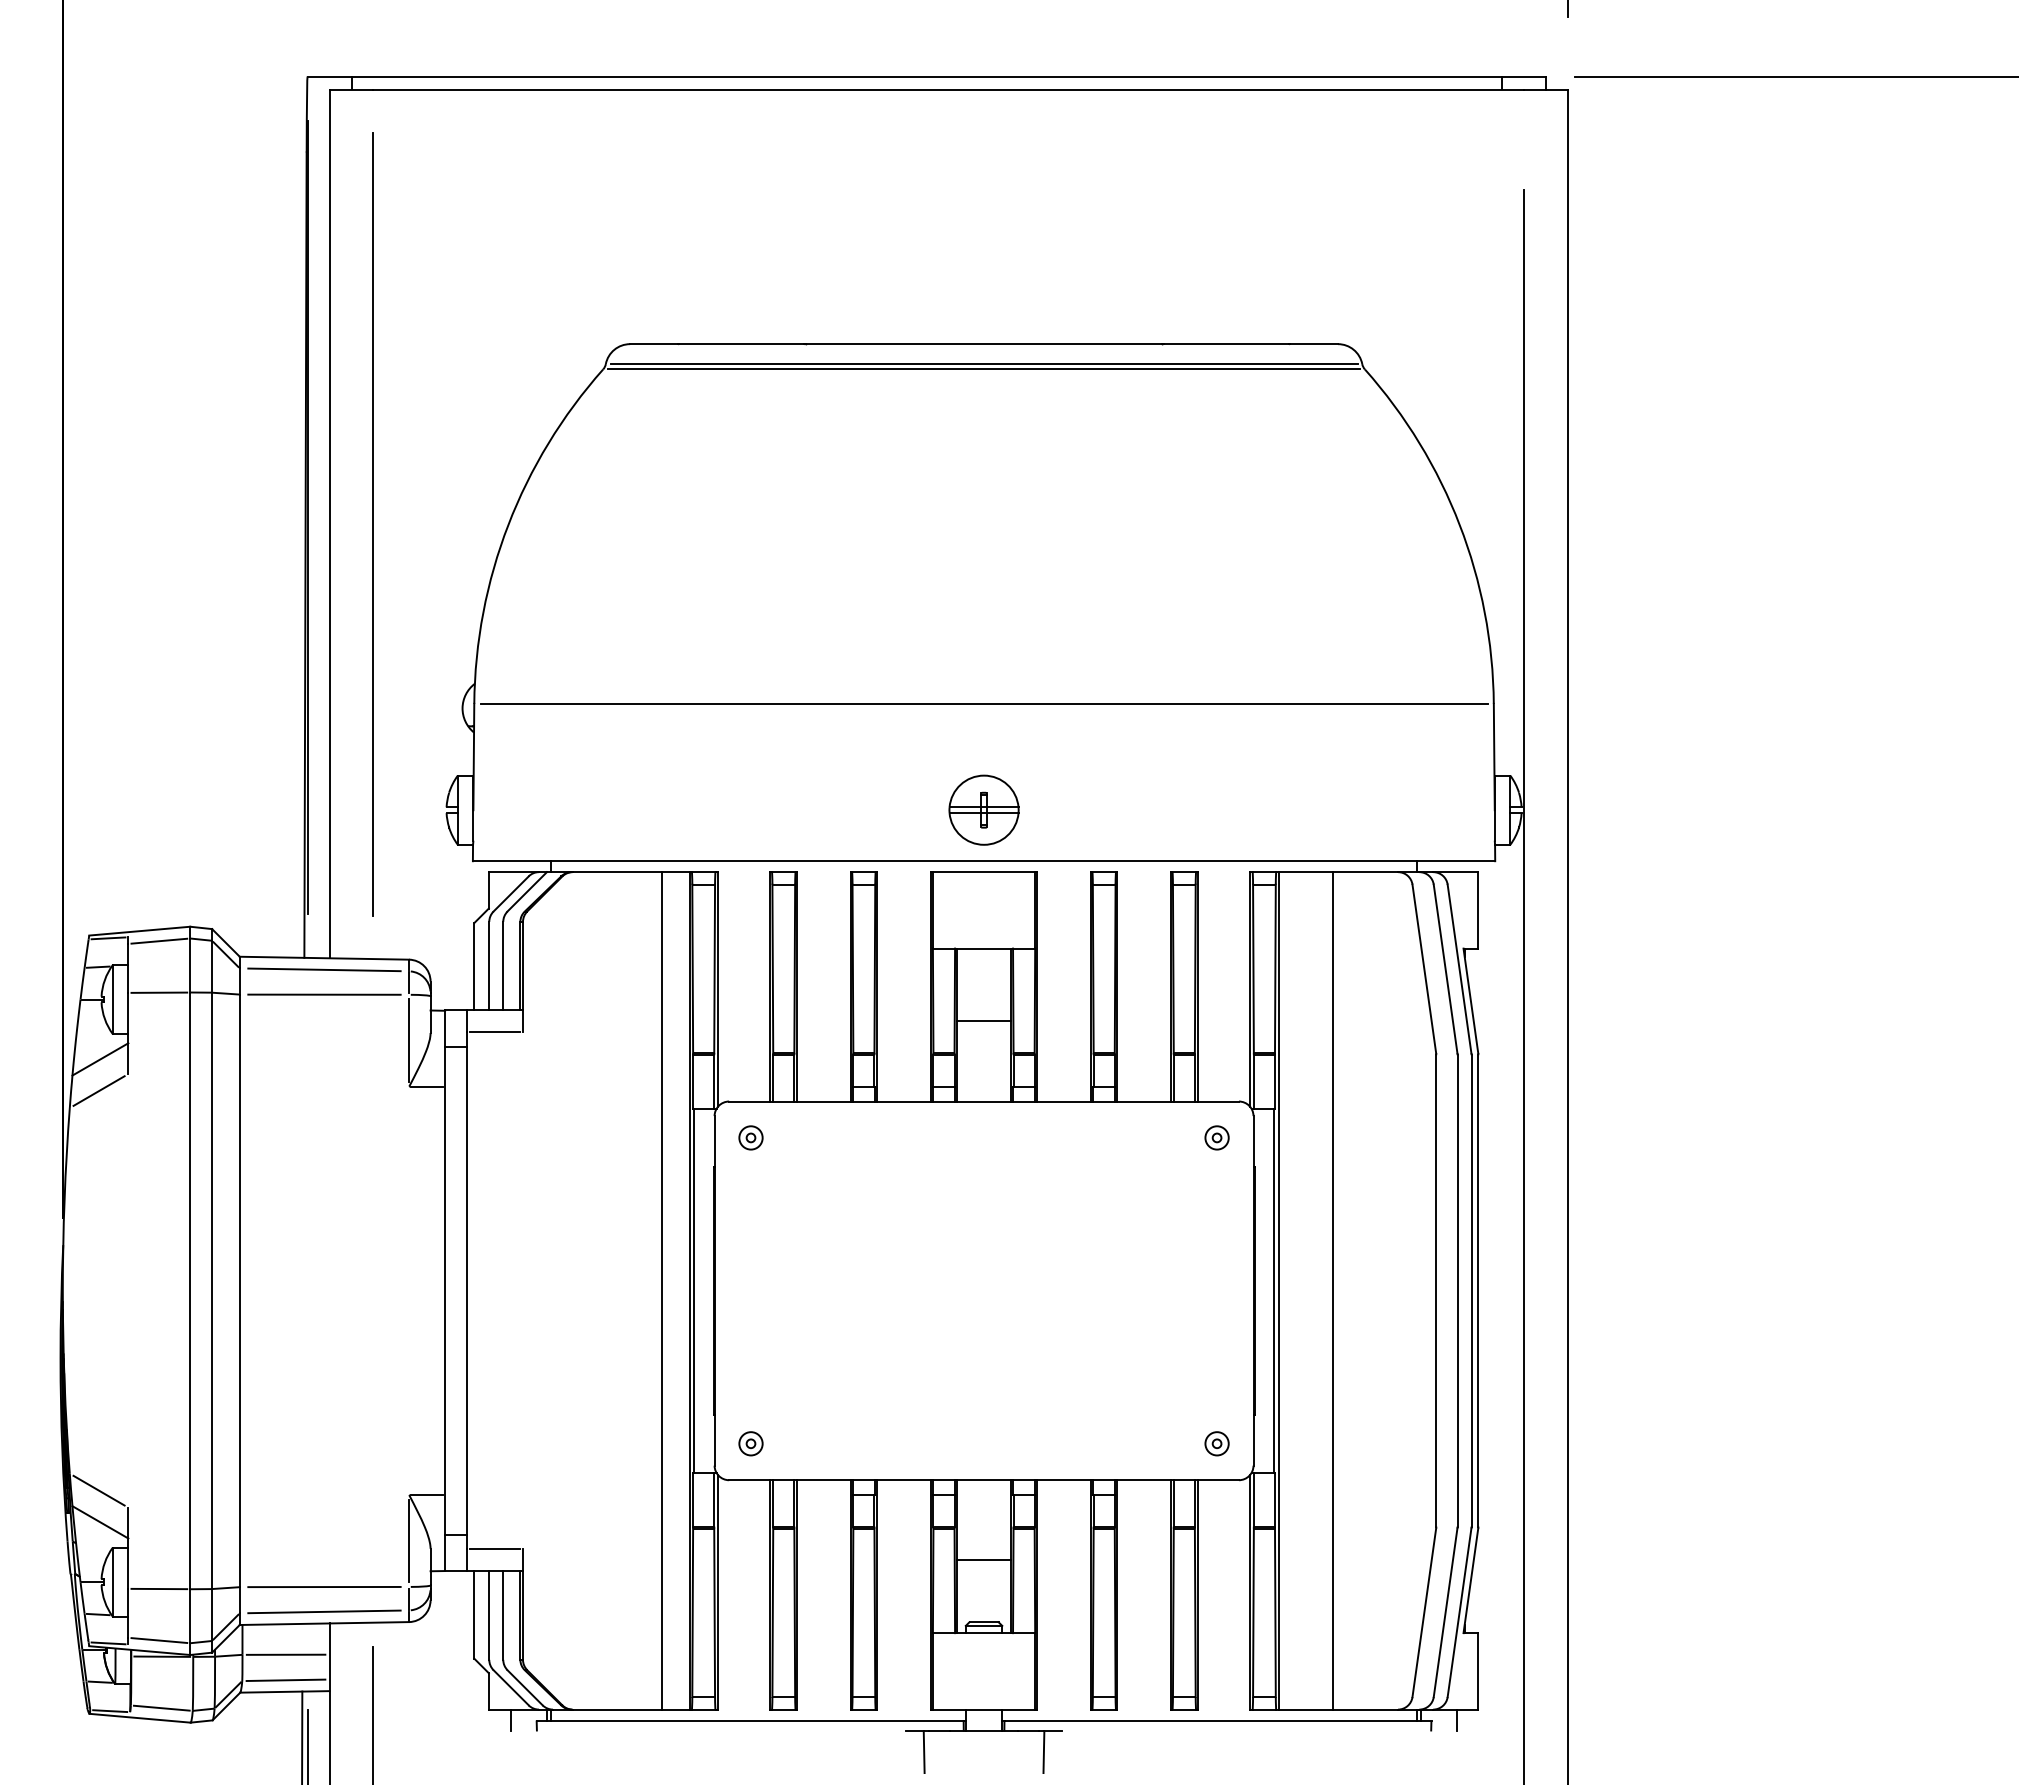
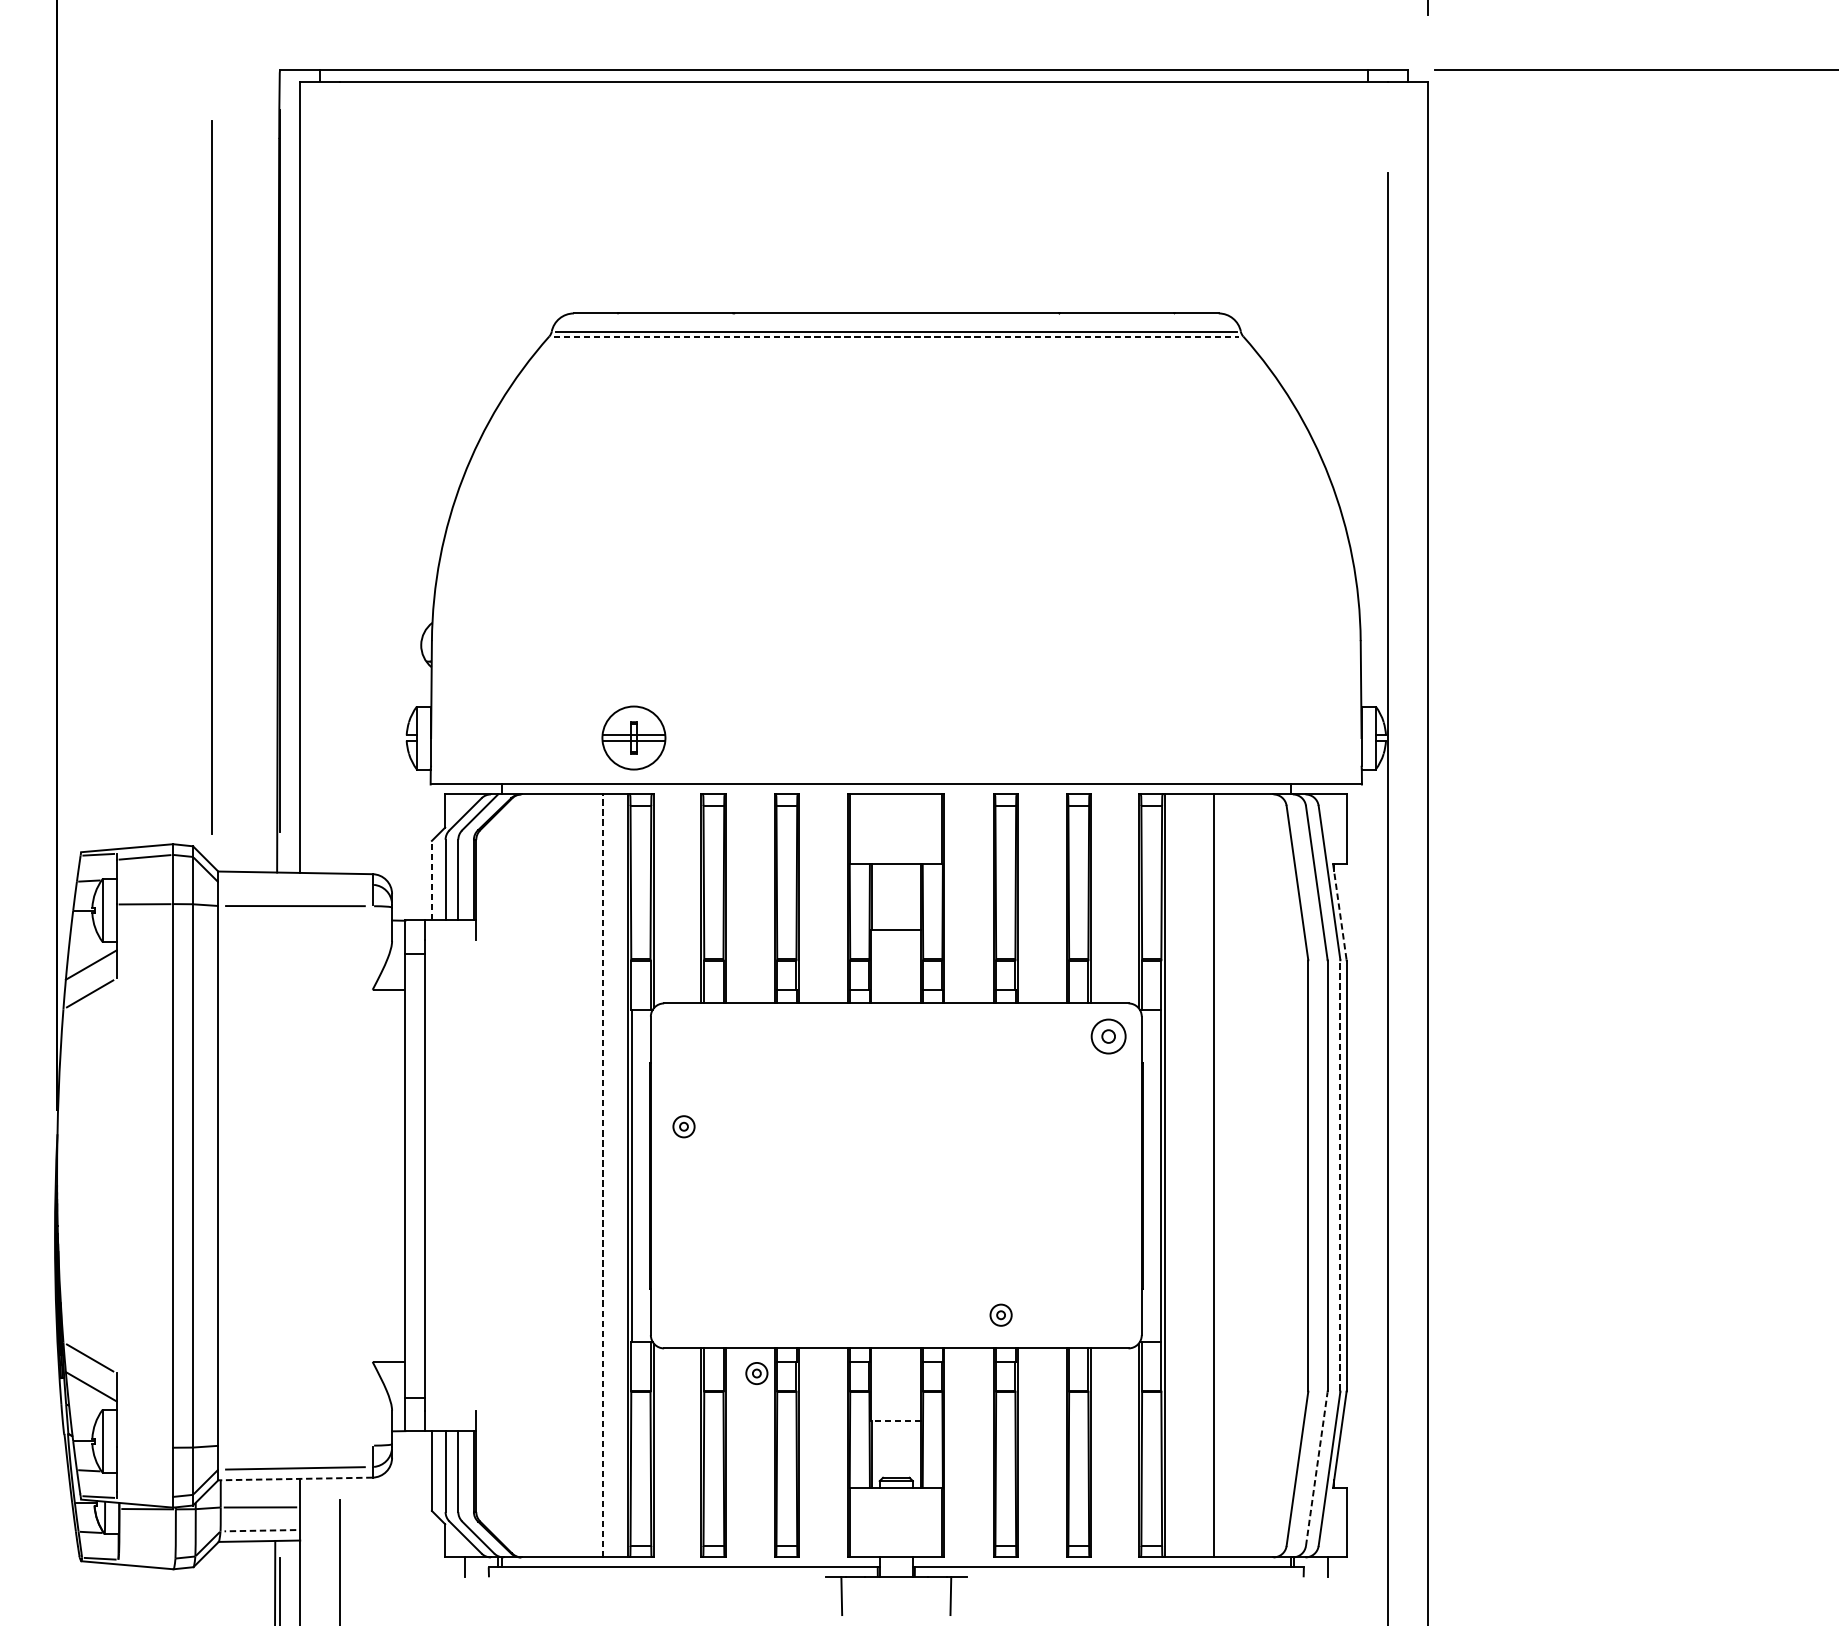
line: (984, 369) -> (896, 336), solid -> dashed
line: (372, 524) -> (211, 477), moved
line: (983, 703) -> (895, 640), removed
part: (983, 809) -> (633, 737), moved
line: (474, 966) -> (432, 880), solid -> dashed
line: (324, 969) -> (295, 883), removed
line: (1470, 1000) -> (1339, 911), solid -> dashed
line: (494, 1032) -> (450, 940), removed
line: (409, 1040) -> (372, 947), removed
part: (750, 1137) -> (683, 1126), moved
part: (1216, 1137) -> (1108, 1036), size x1.6
line: (662, 1290) -> (603, 1175), solid -> dashed
line: (1471, 1290) -> (1340, 1175), solid -> dashed
part: (750, 1443) -> (756, 1373), moved
part: (1216, 1443) -> (1000, 1314), moved
line: (409, 1540) -> (372, 1403), removed
line: (494, 1549) -> (450, 1411), removed
line: (983, 1560) -> (895, 1421), solid -> dashed
line: (324, 1586) -> (295, 1445), removed
line: (159, 1588) -> (145, 1447), removed
line: (1445, 1612) -> (1316, 1468), solid -> dashed
line: (324, 1623) -> (295, 1478), solid -> dashed
line: (159, 1640) -> (145, 1494), removed
line: (285, 1680) -> (259, 1530), solid -> dashed
line: (161, 1707) -> (146, 1555), removed

